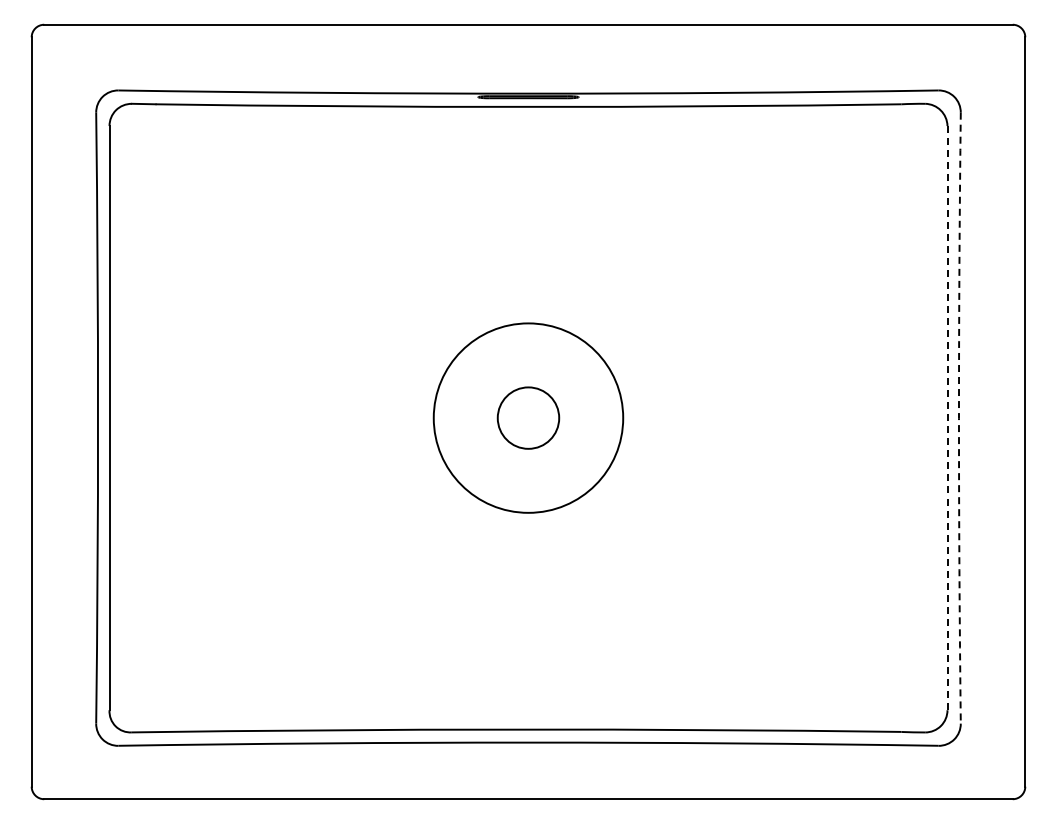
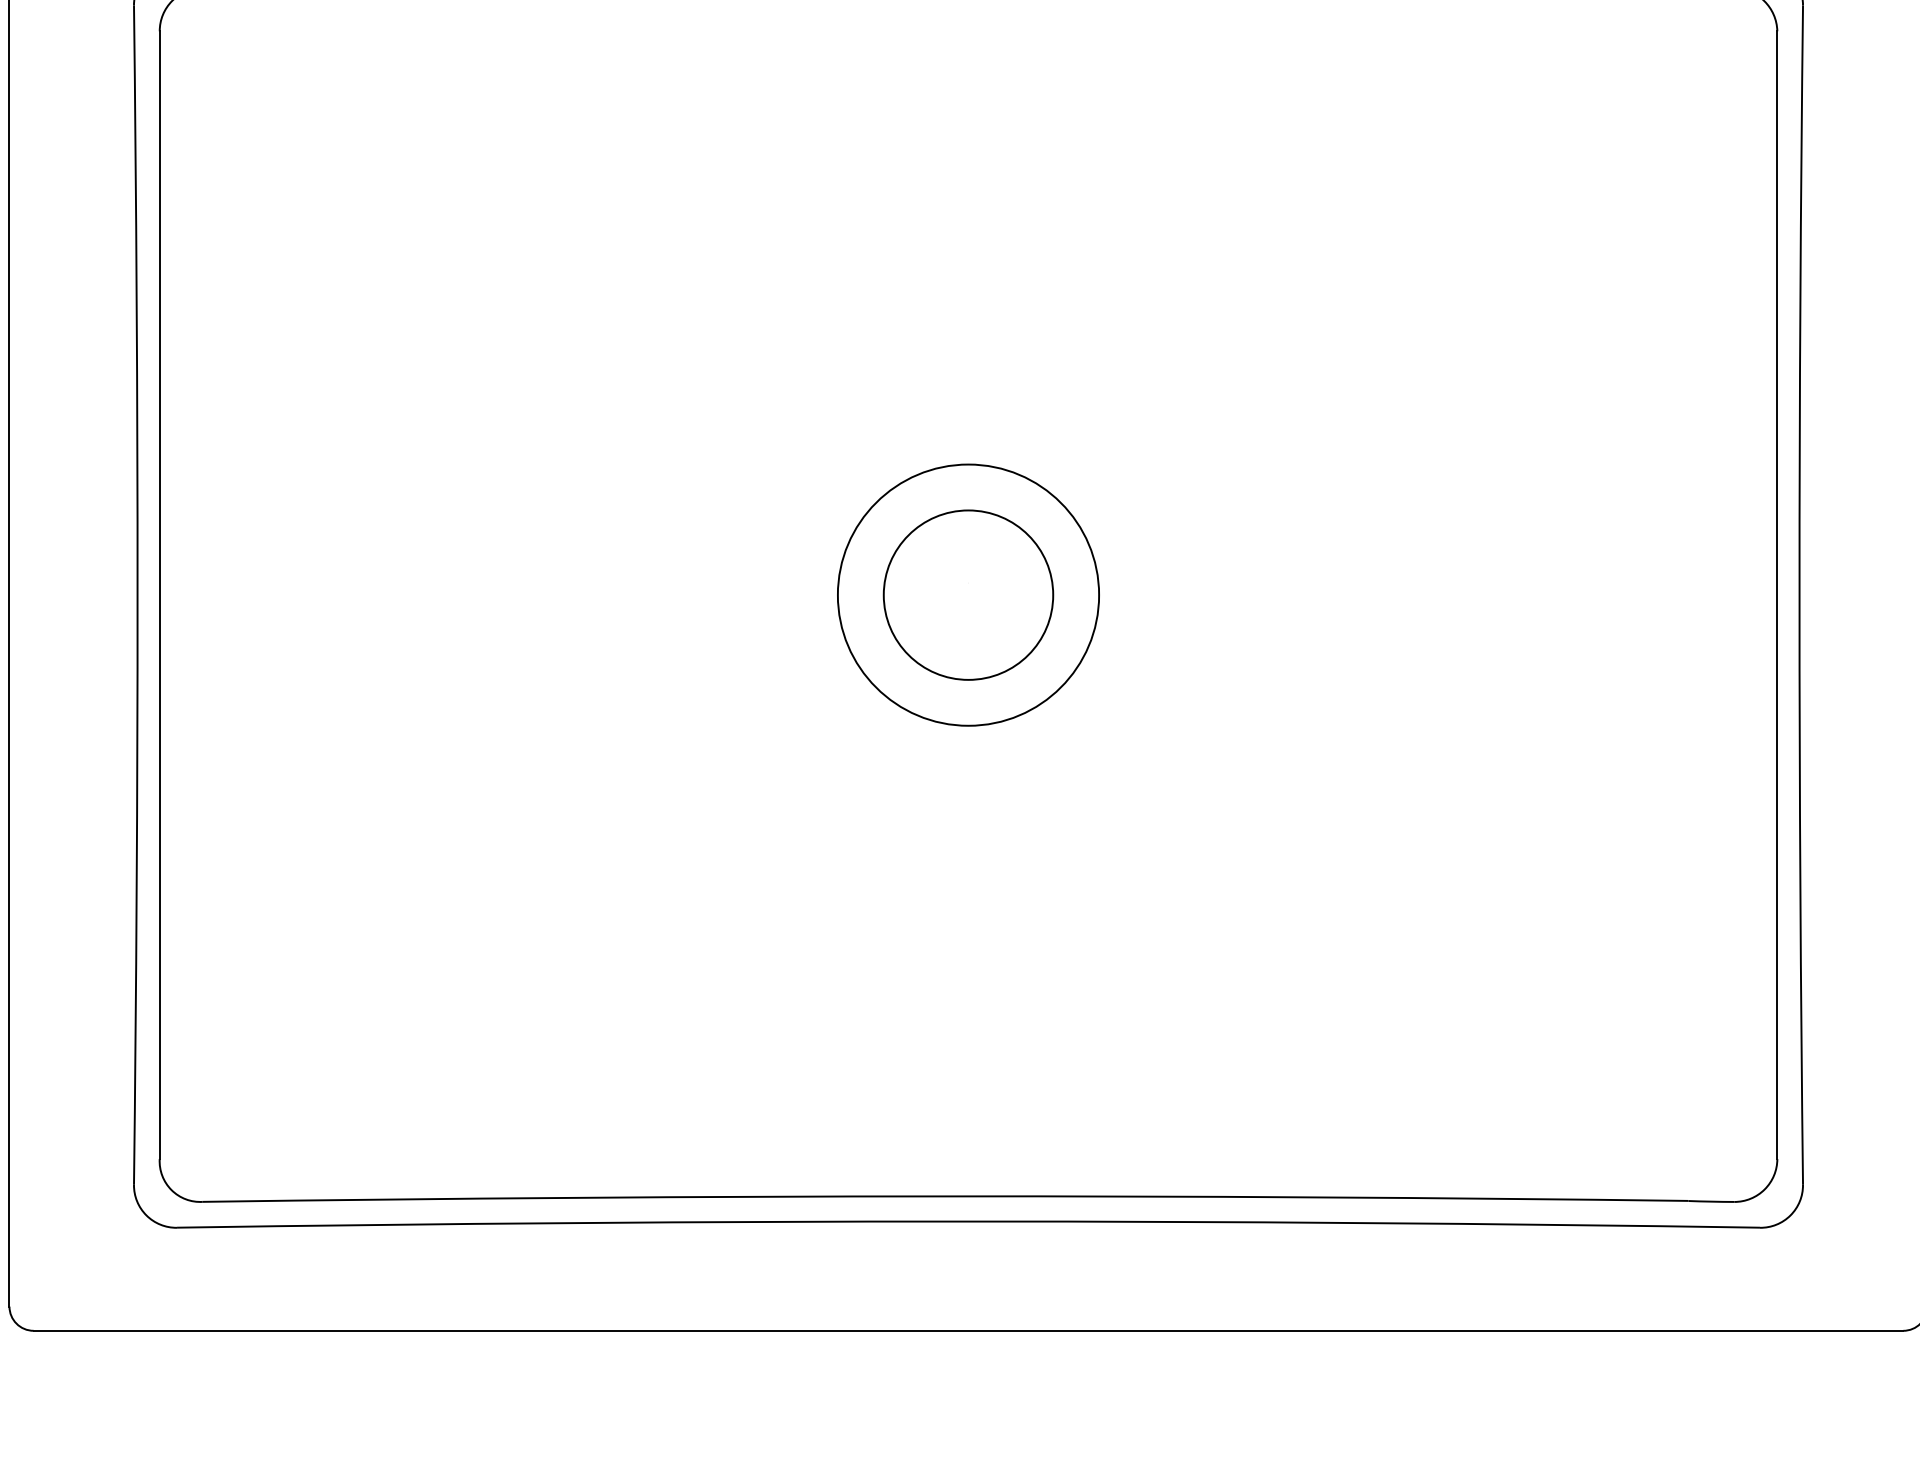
circle: (528, 417) -> (968, 593), size x0.71
circle: (528, 418) -> (968, 595), size x1.43
line: (947, 418) -> (1777, 595), dashed -> solid
arc: (958, 418) -> (1798, 595), dashed -> solid

